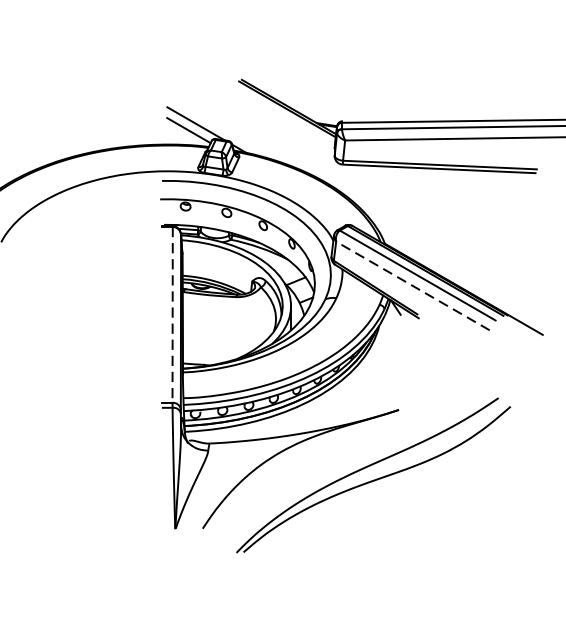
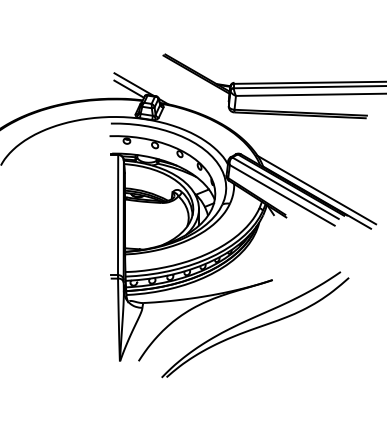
line: (463, 277) -> (316, 189), added
line: (413, 286) -> (282, 195), dashed -> solid
line: (173, 315) -> (118, 215), dashed -> solid

